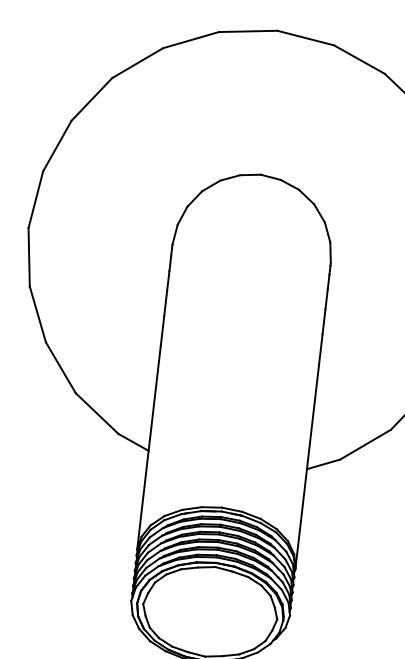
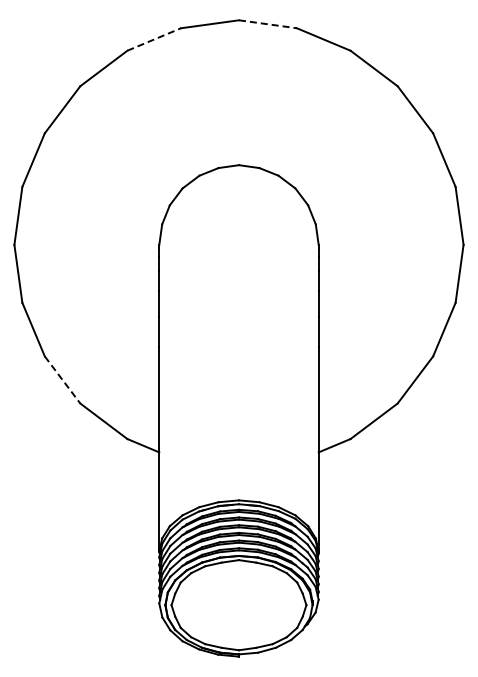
line: (306, 38) -> (268, 24), solid -> dashed
line: (191, 40) -> (154, 39), solid -> dashed
line: (60, 368) -> (62, 380), solid -> dashed

